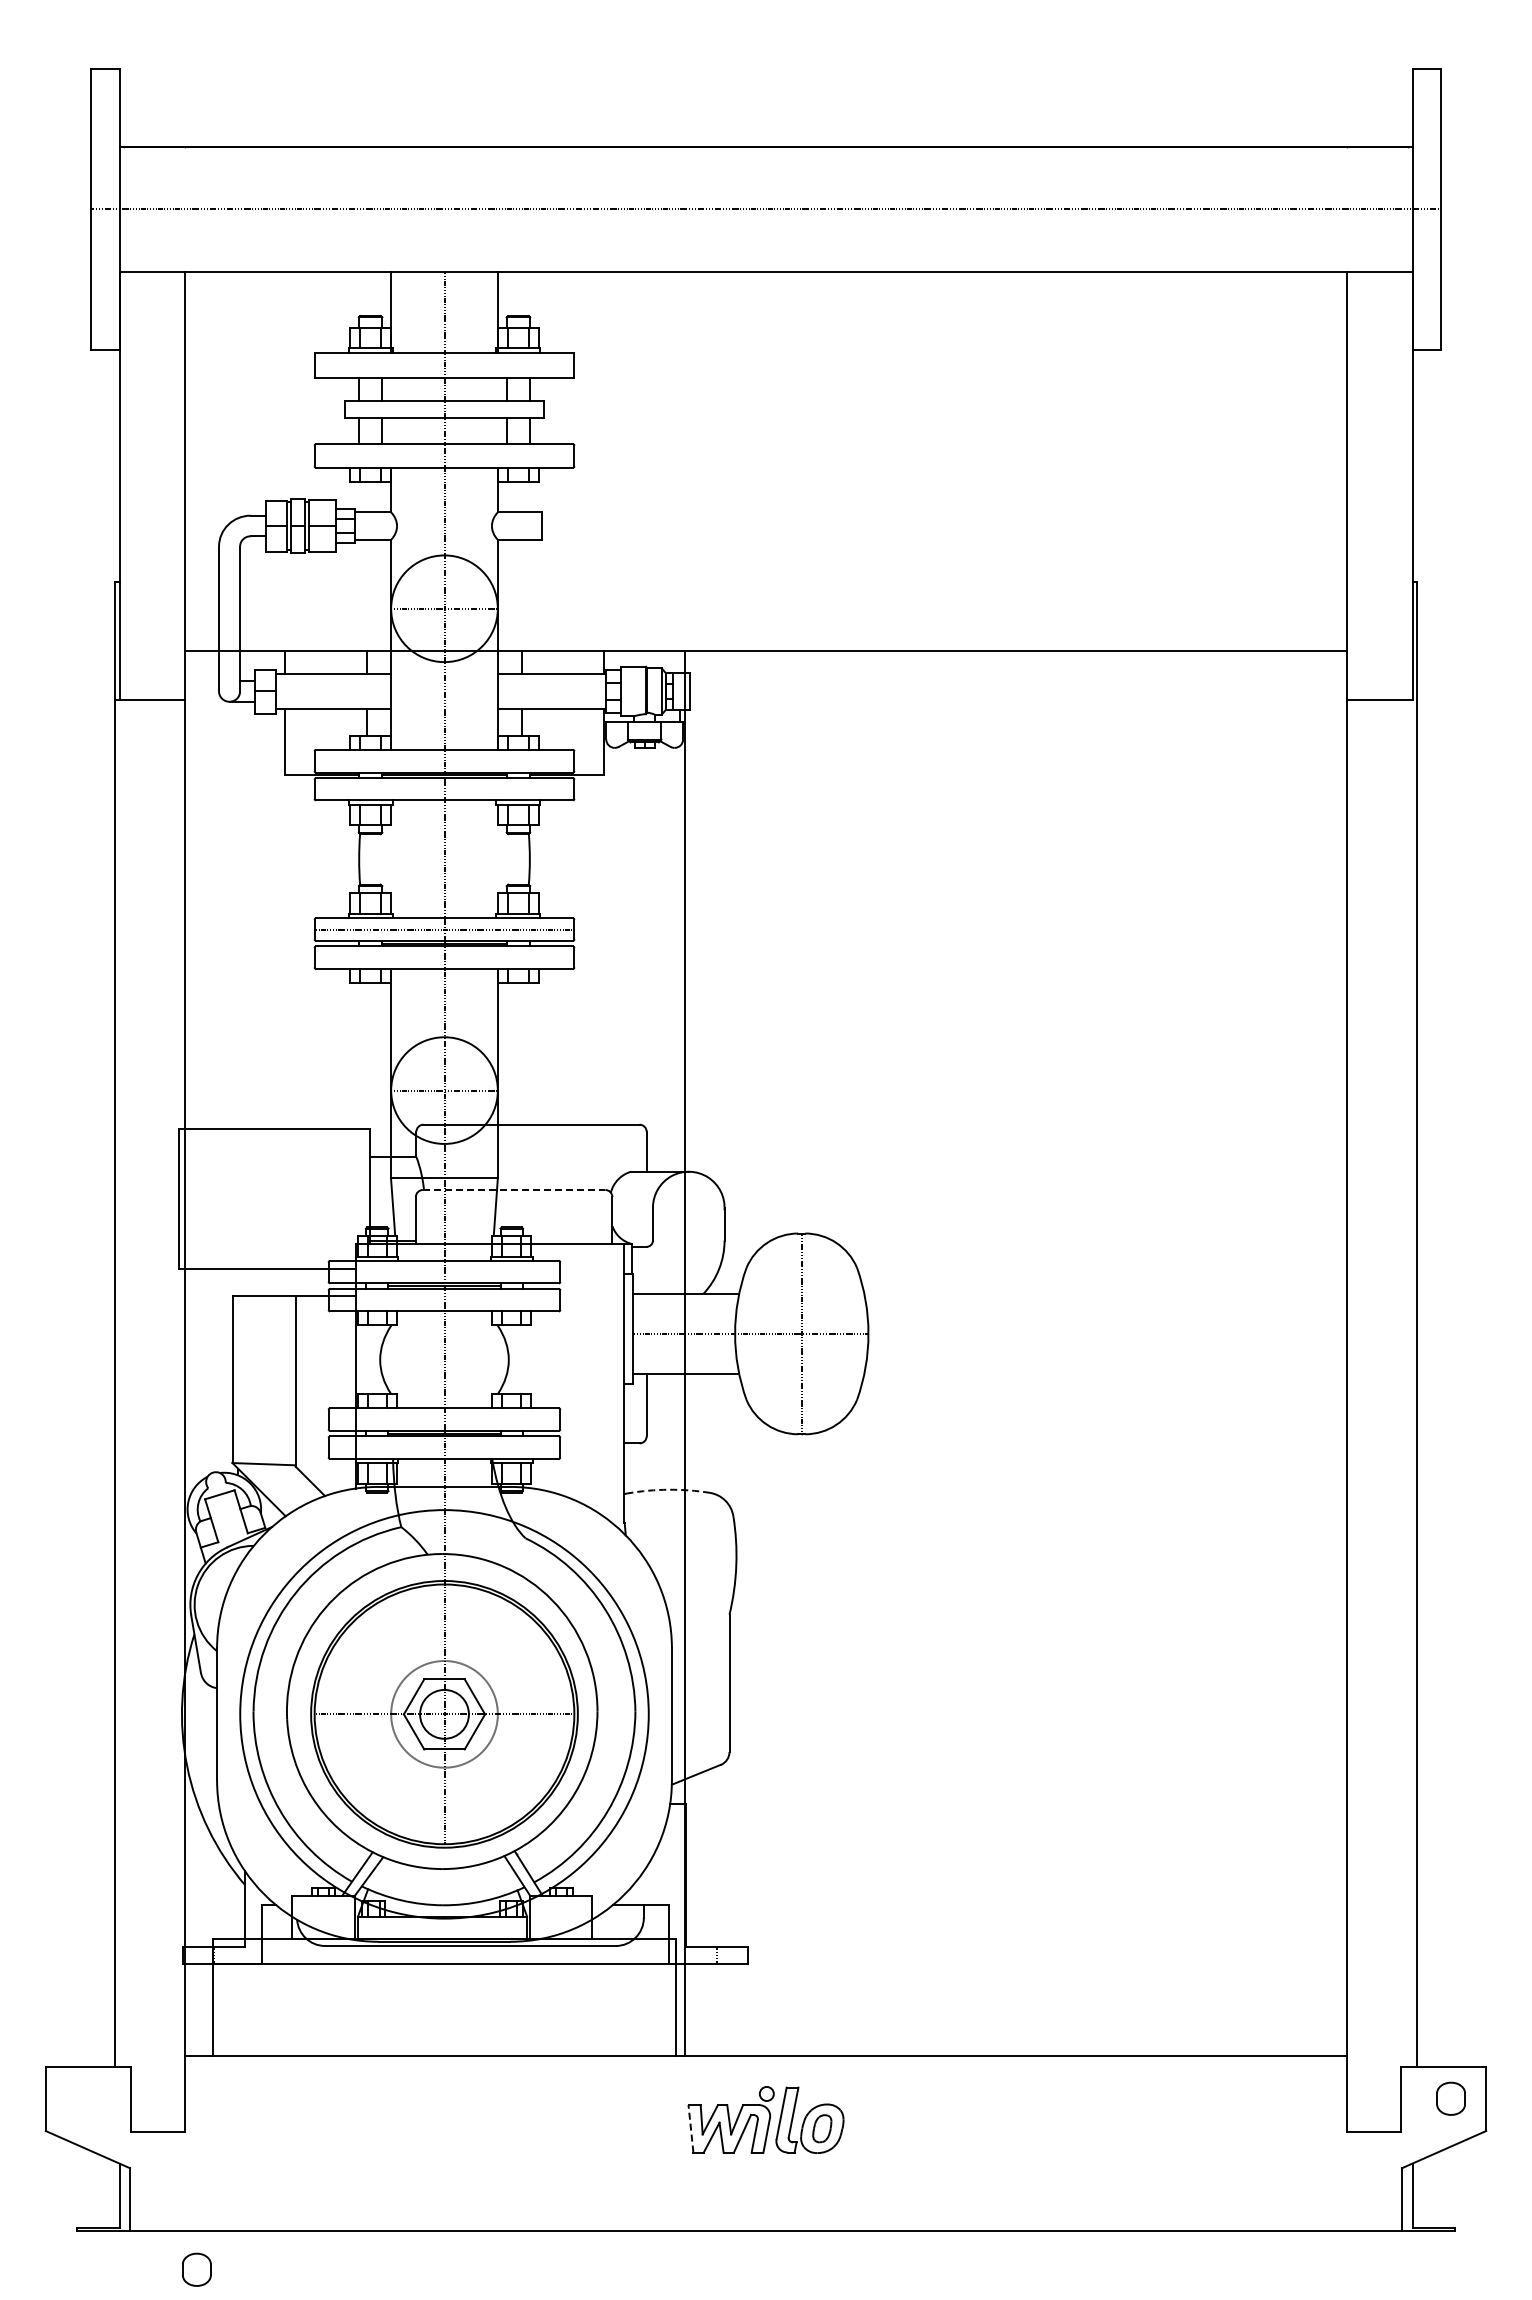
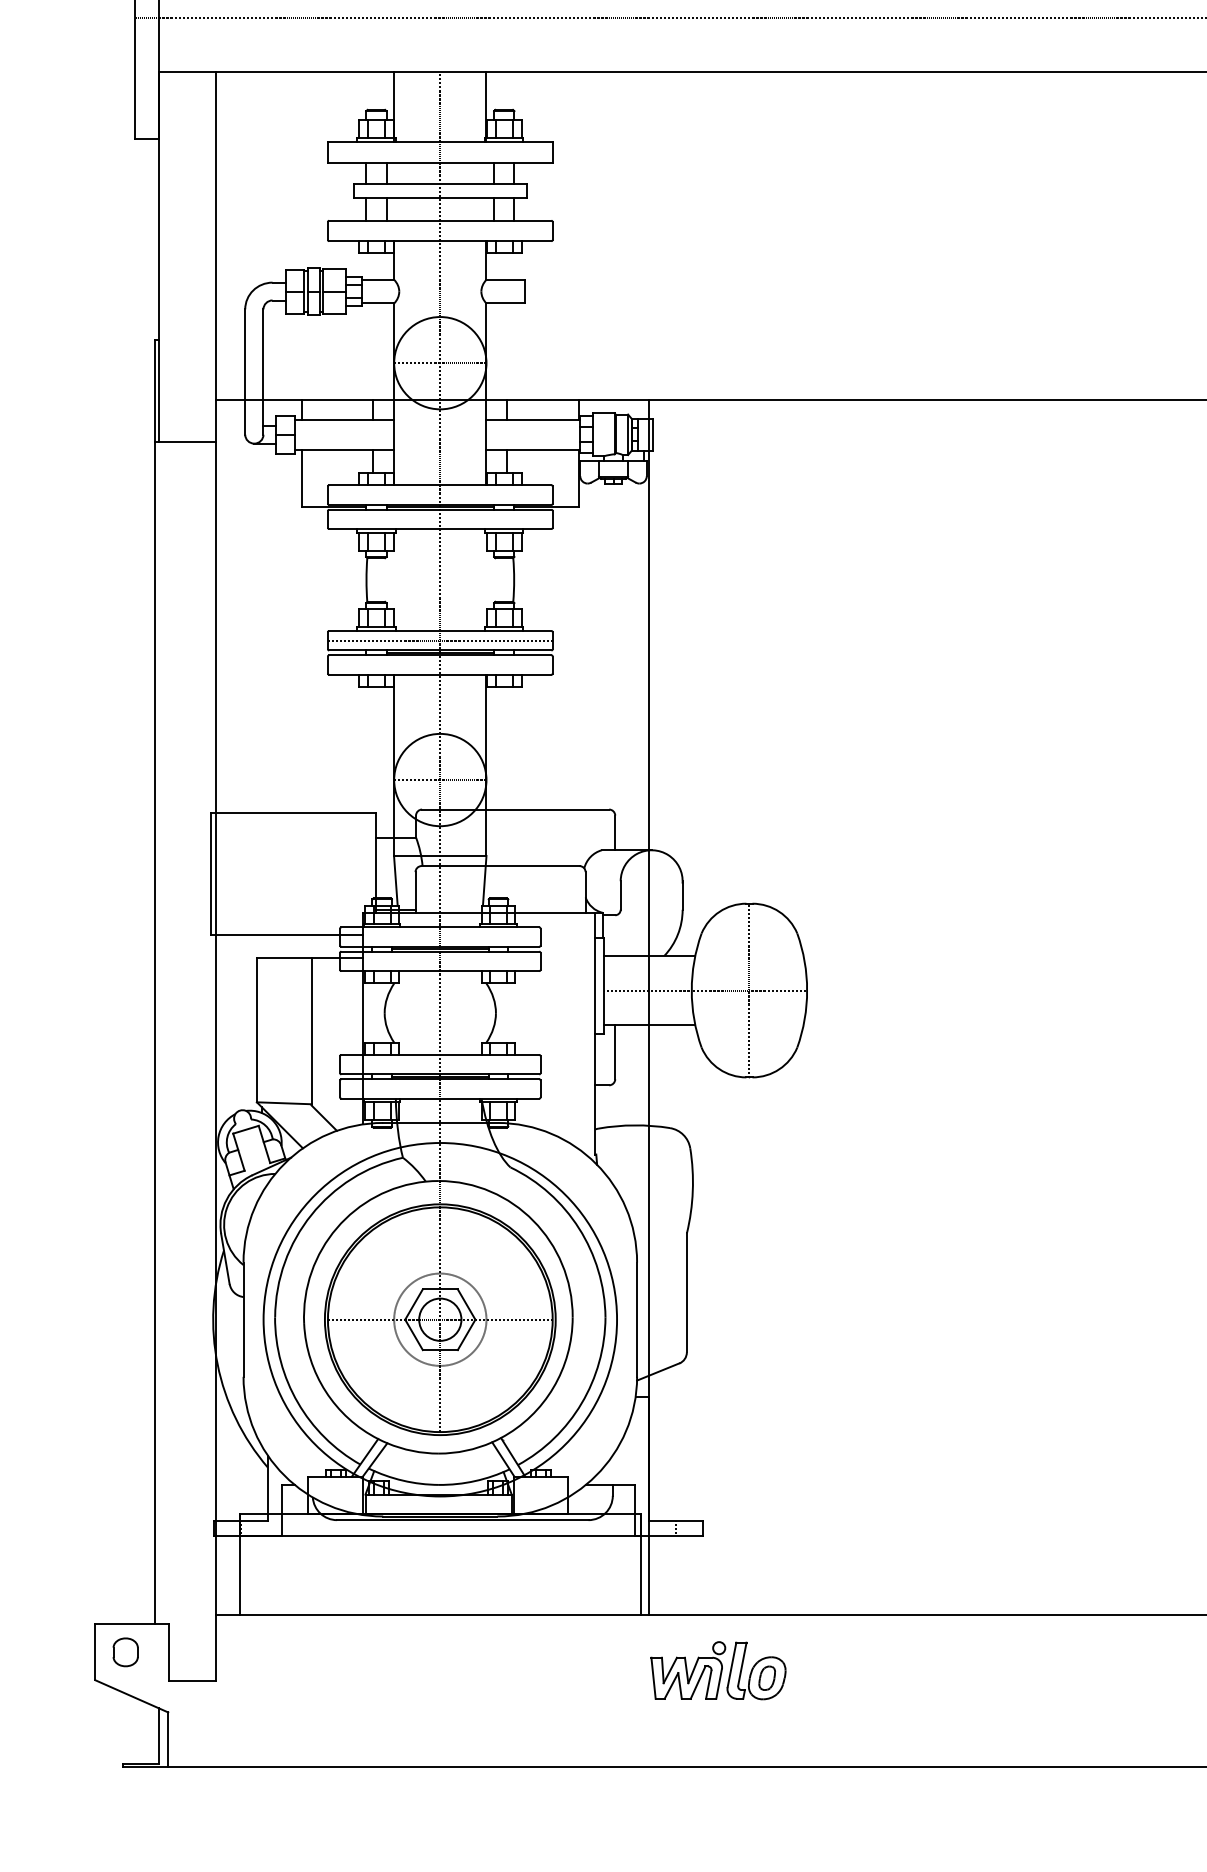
line: (514, 1190) -> (500, 866), dashed -> solid
arc: (668, 1489) -> (634, 1125), dashed -> solid
line: (690, 2128) -> (653, 1678), dashed -> solid
part: (196, 2269) -> (125, 1652), moved

